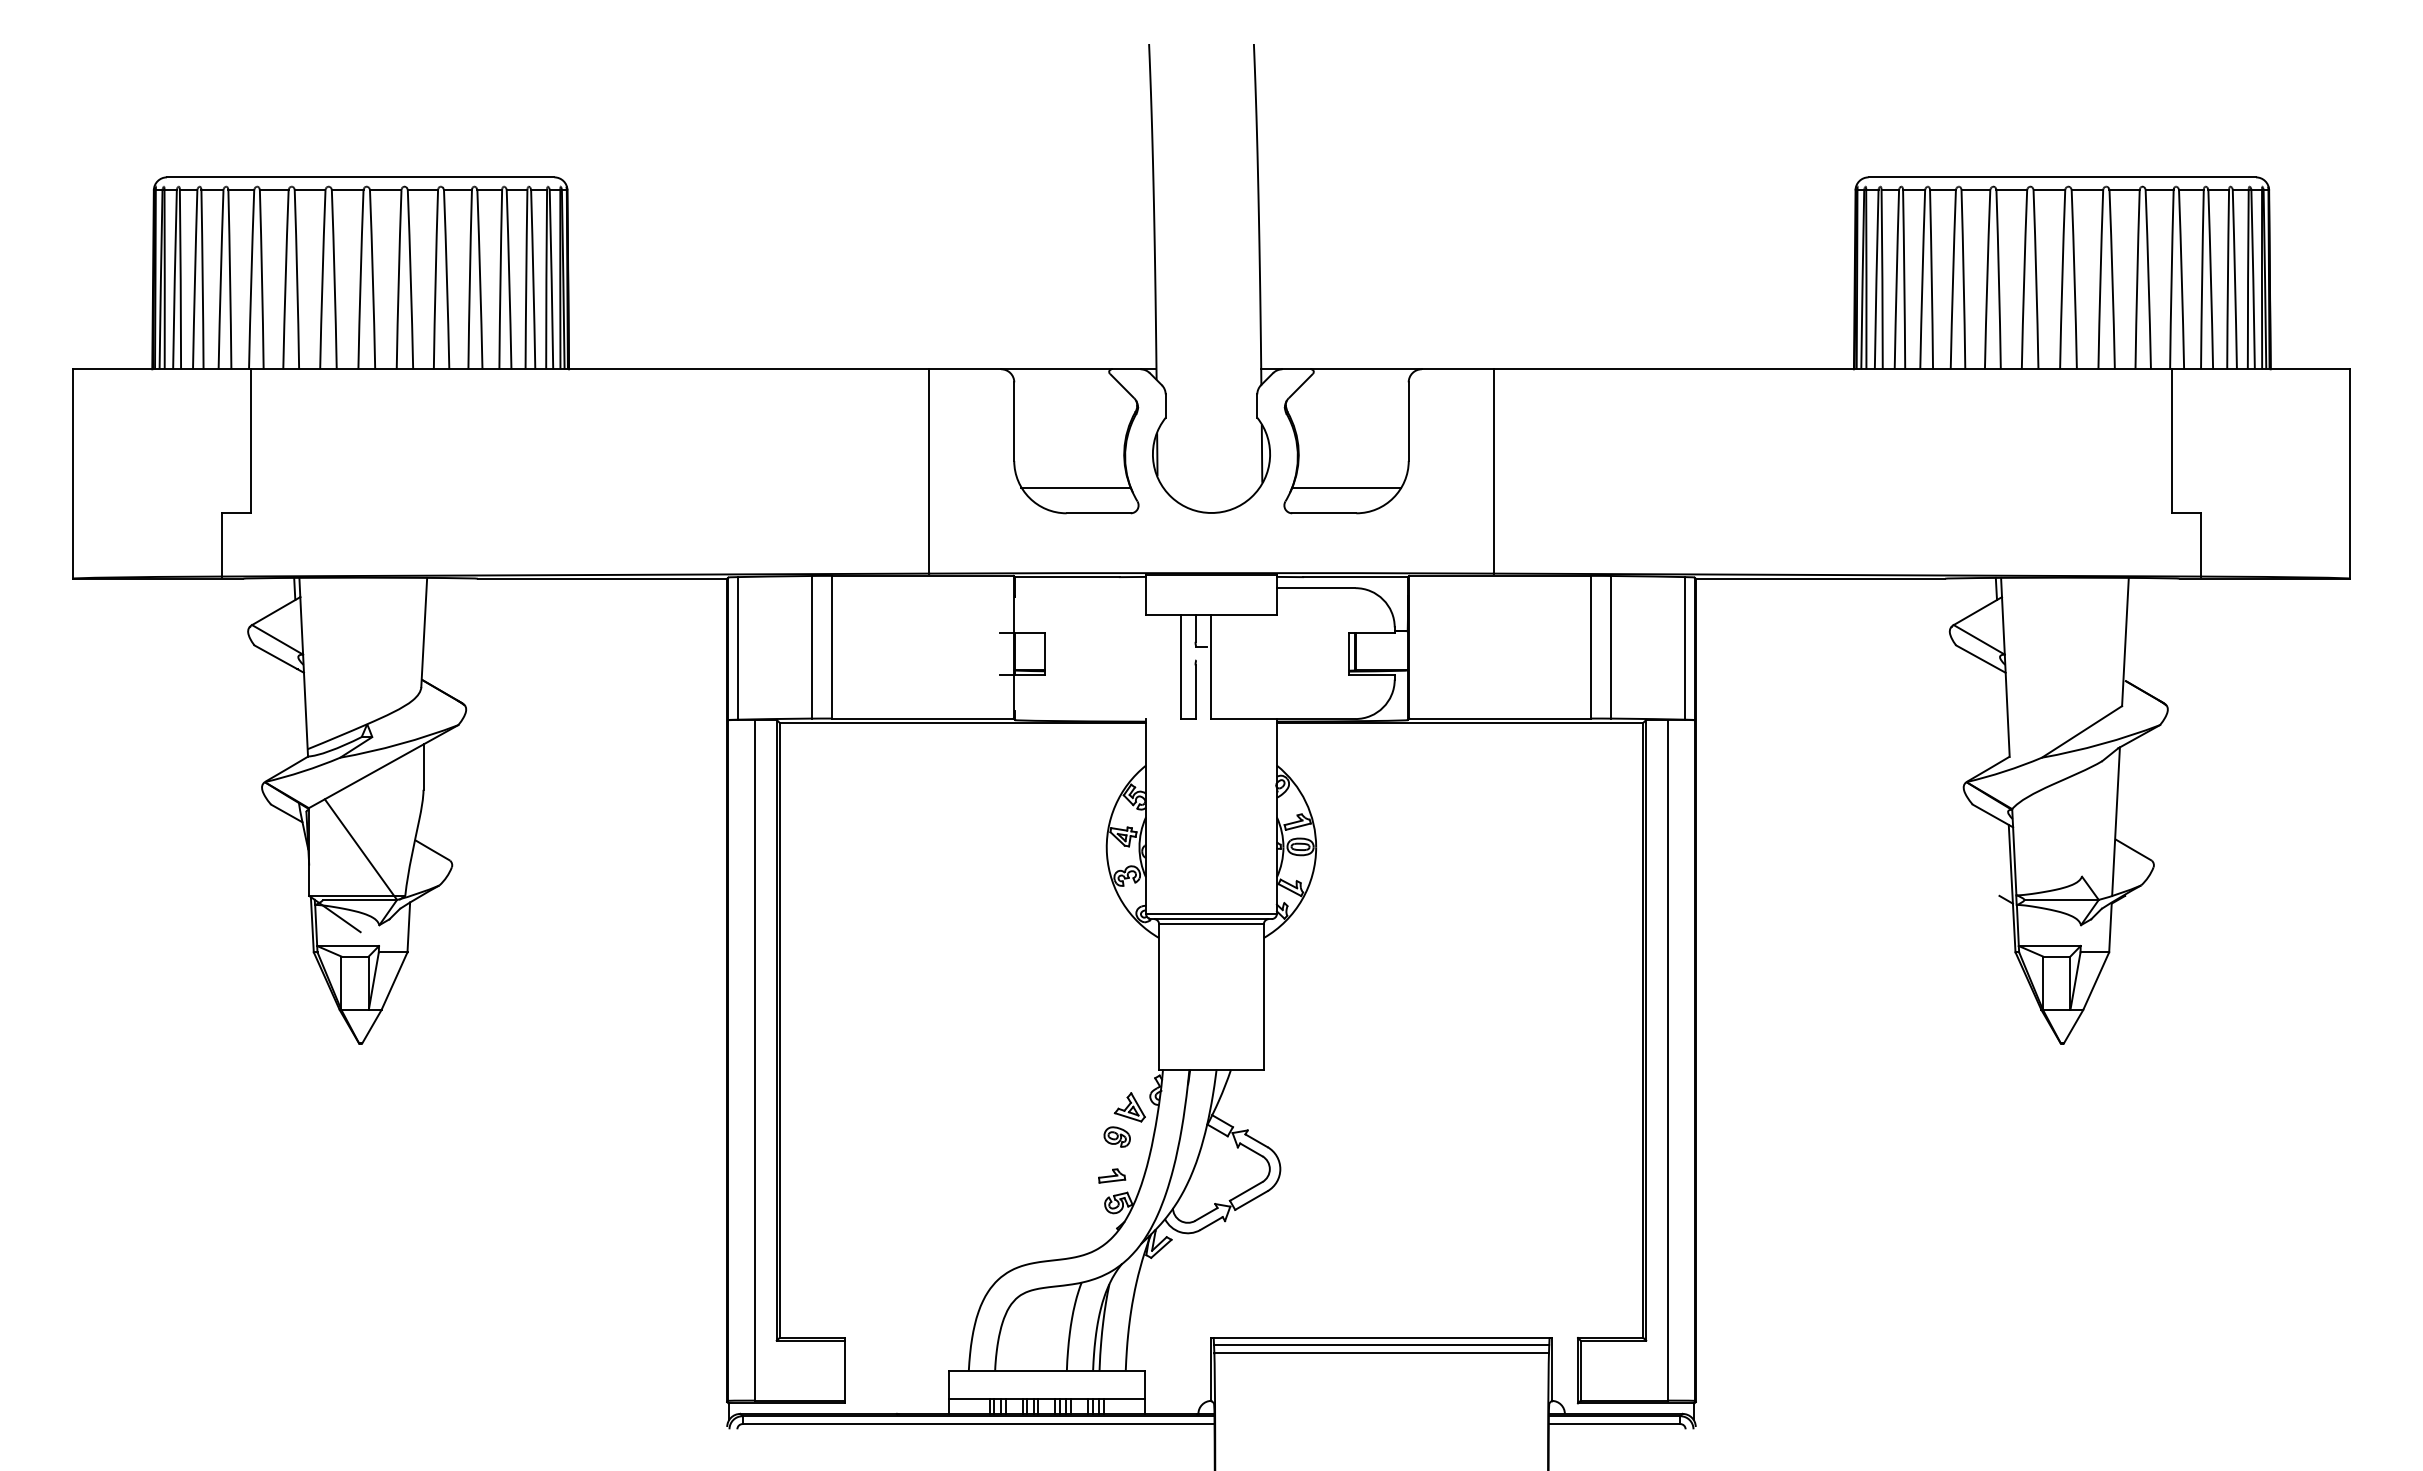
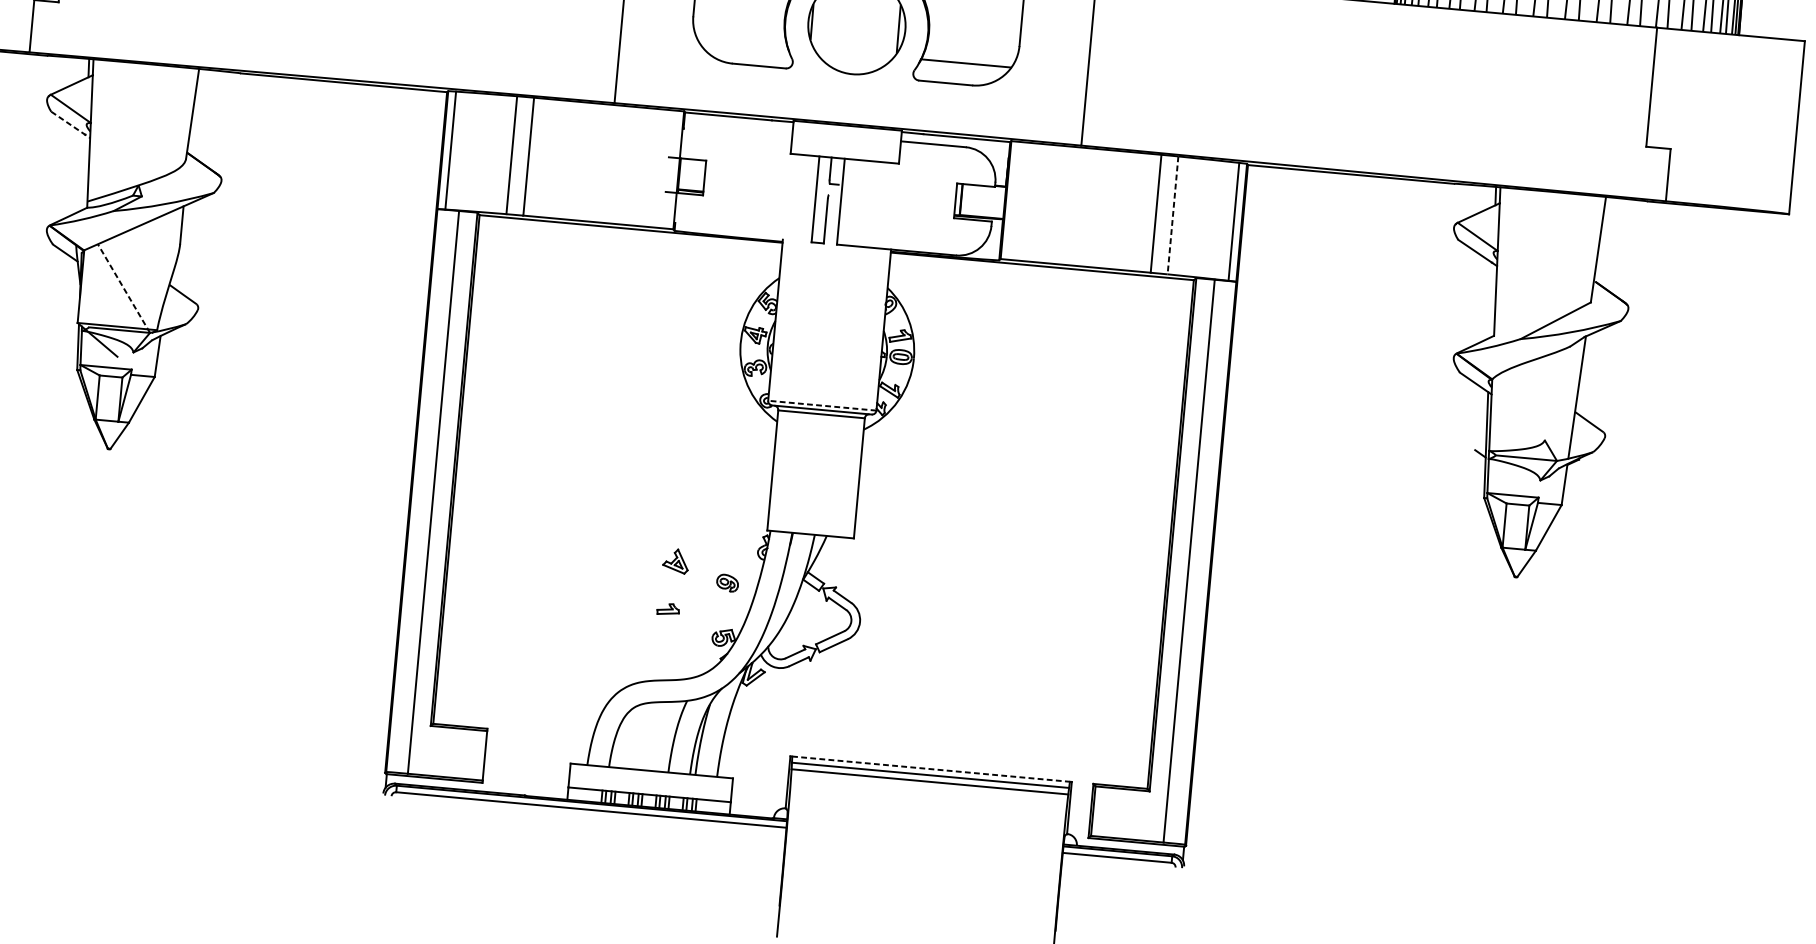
line: (1076, 487) -> (742, 43), removed
line: (1611, 647) -> (1173, 215), solid -> dashed
line: (279, 659) -> (70, 125), solid -> dashed
line: (360, 849) -> (123, 288), solid -> dashed
line: (1210, 913) -> (821, 405), solid -> dashed
part: (1129, 1107) -> (675, 561), moved
part: (1112, 1175) -> (668, 609), moved
line: (1382, 1337) -> (931, 768), solid -> dashed

